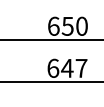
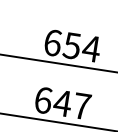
text: (81, 25) -> (91, 47), 650 -> 654

